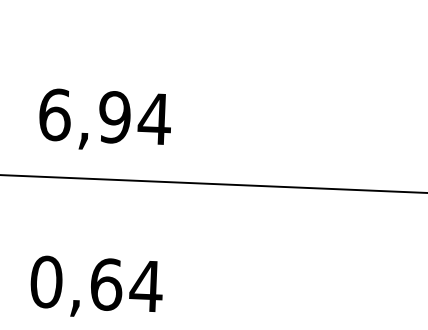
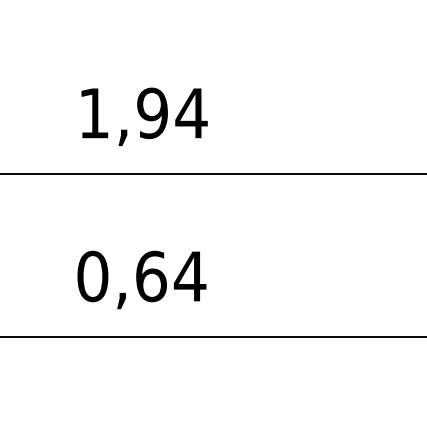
text: (55, 115) -> (94, 113), 6,94 -> 1,94

